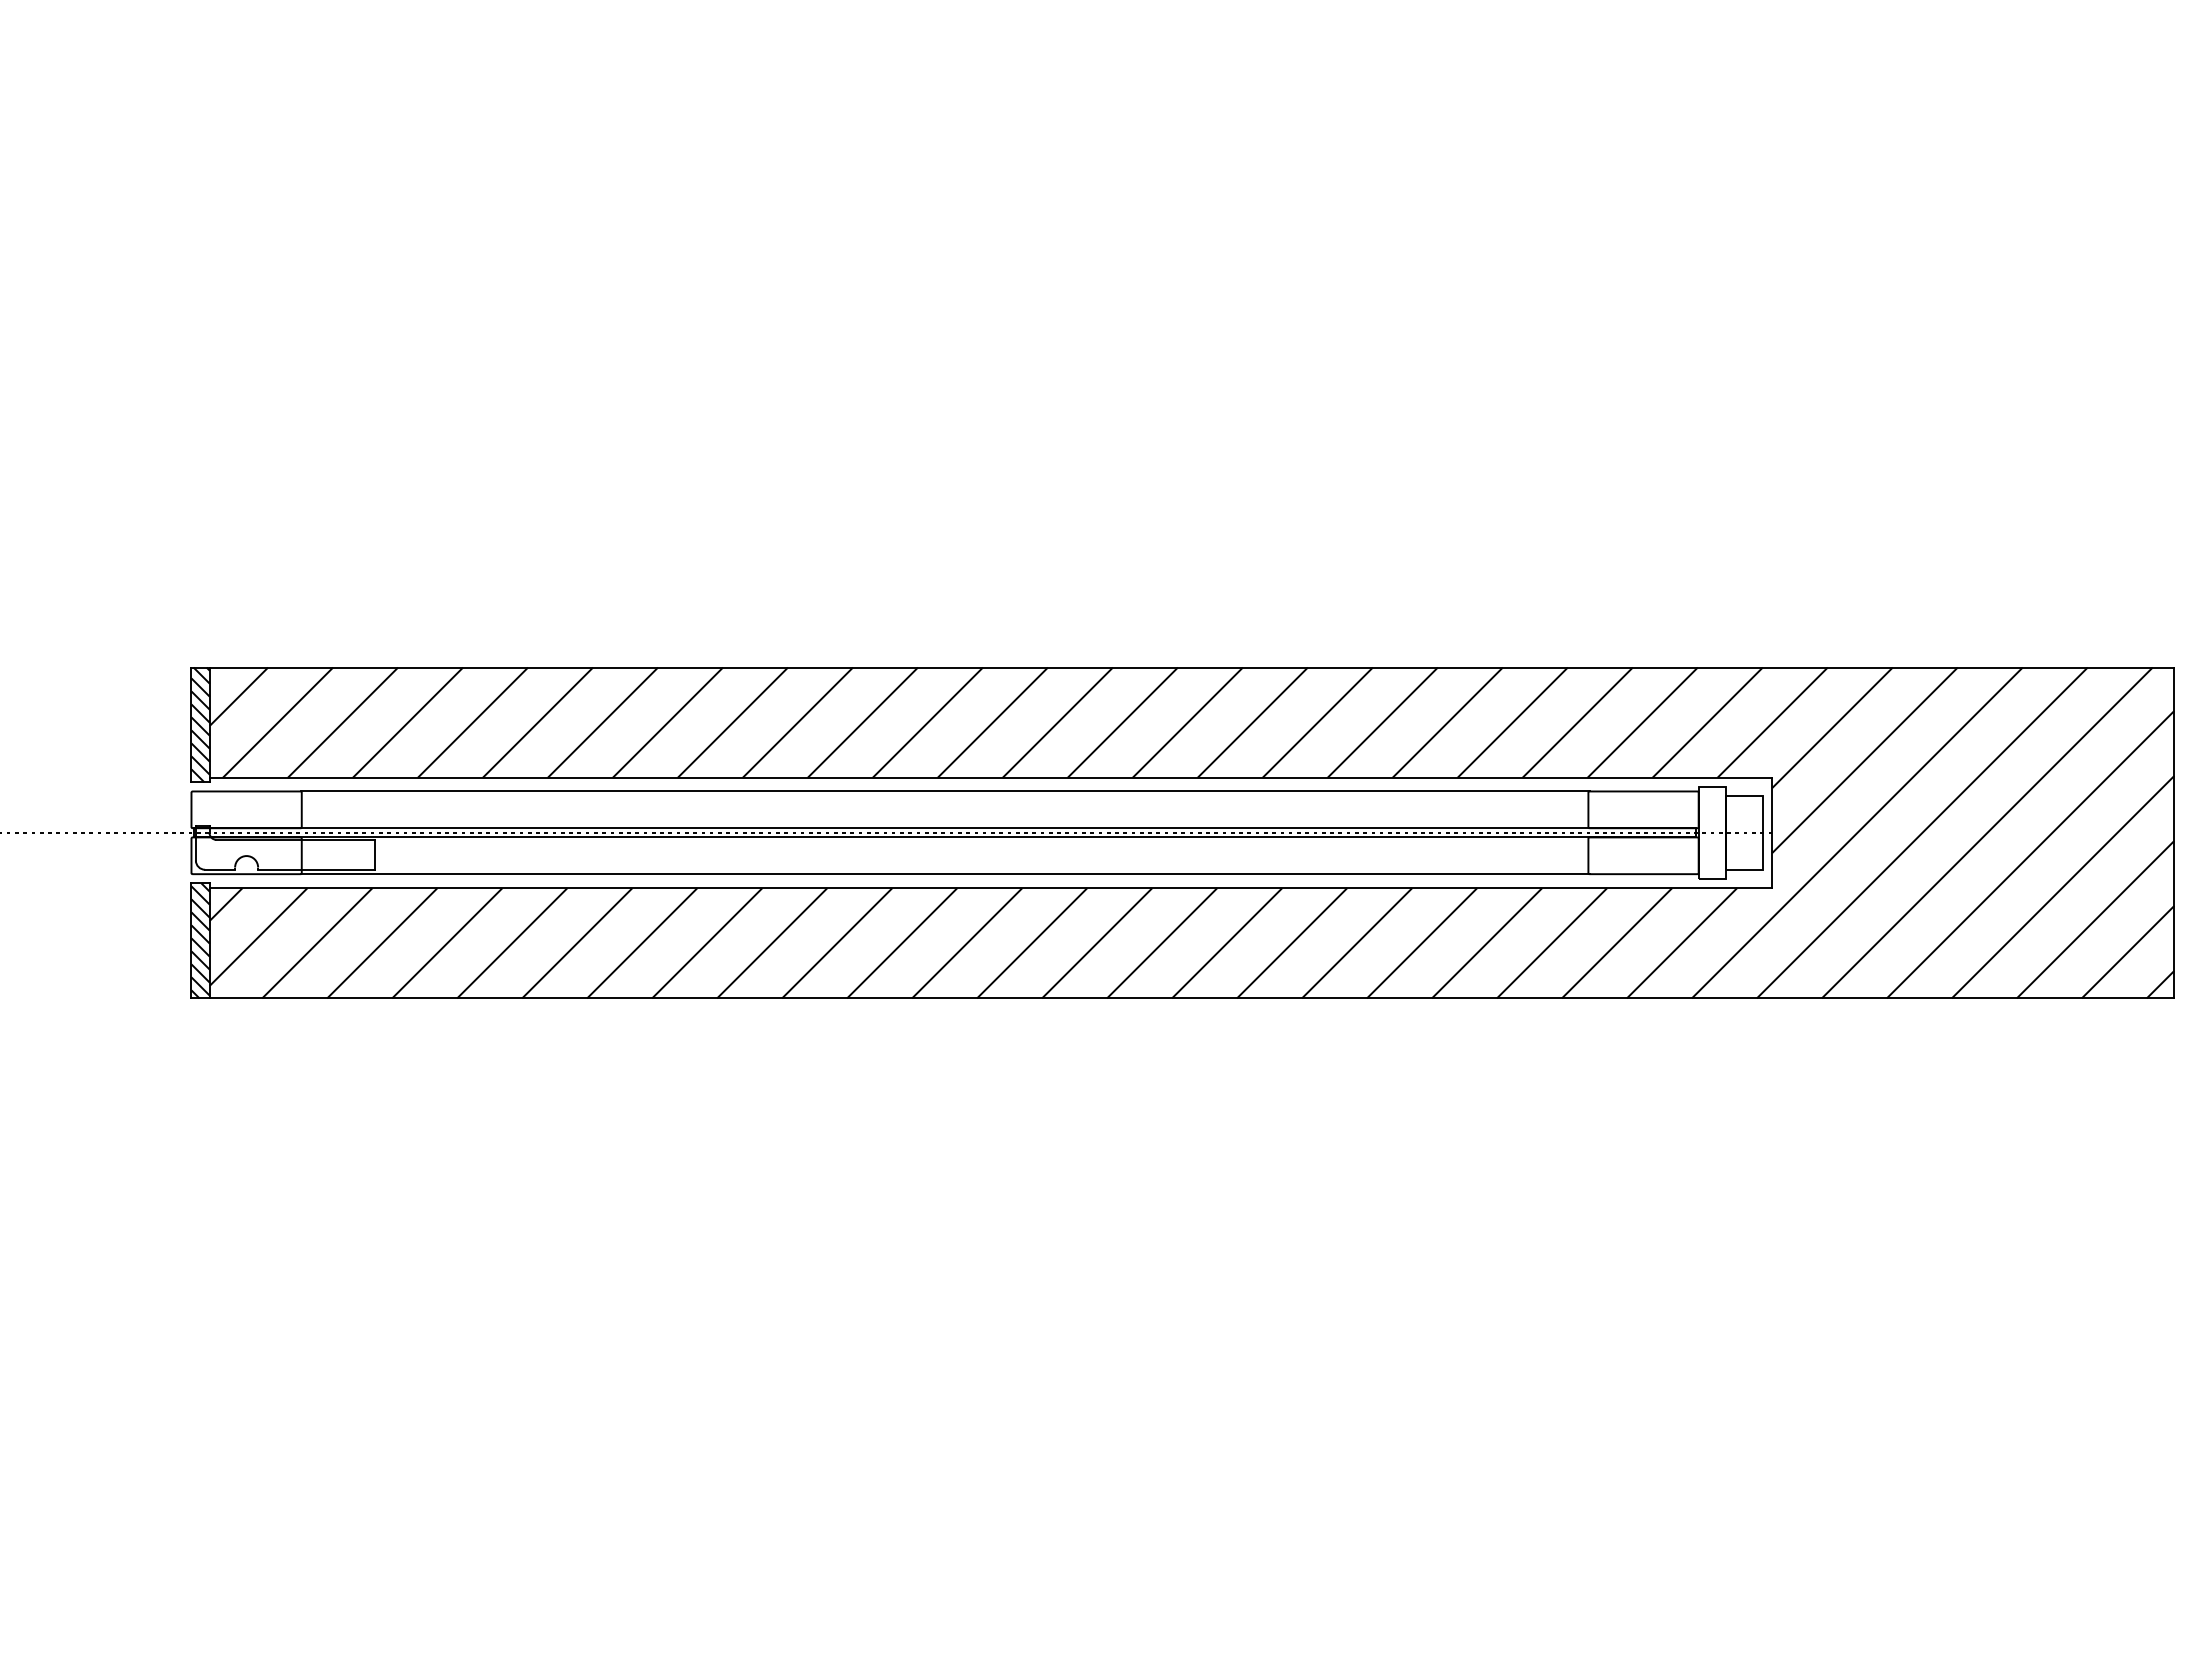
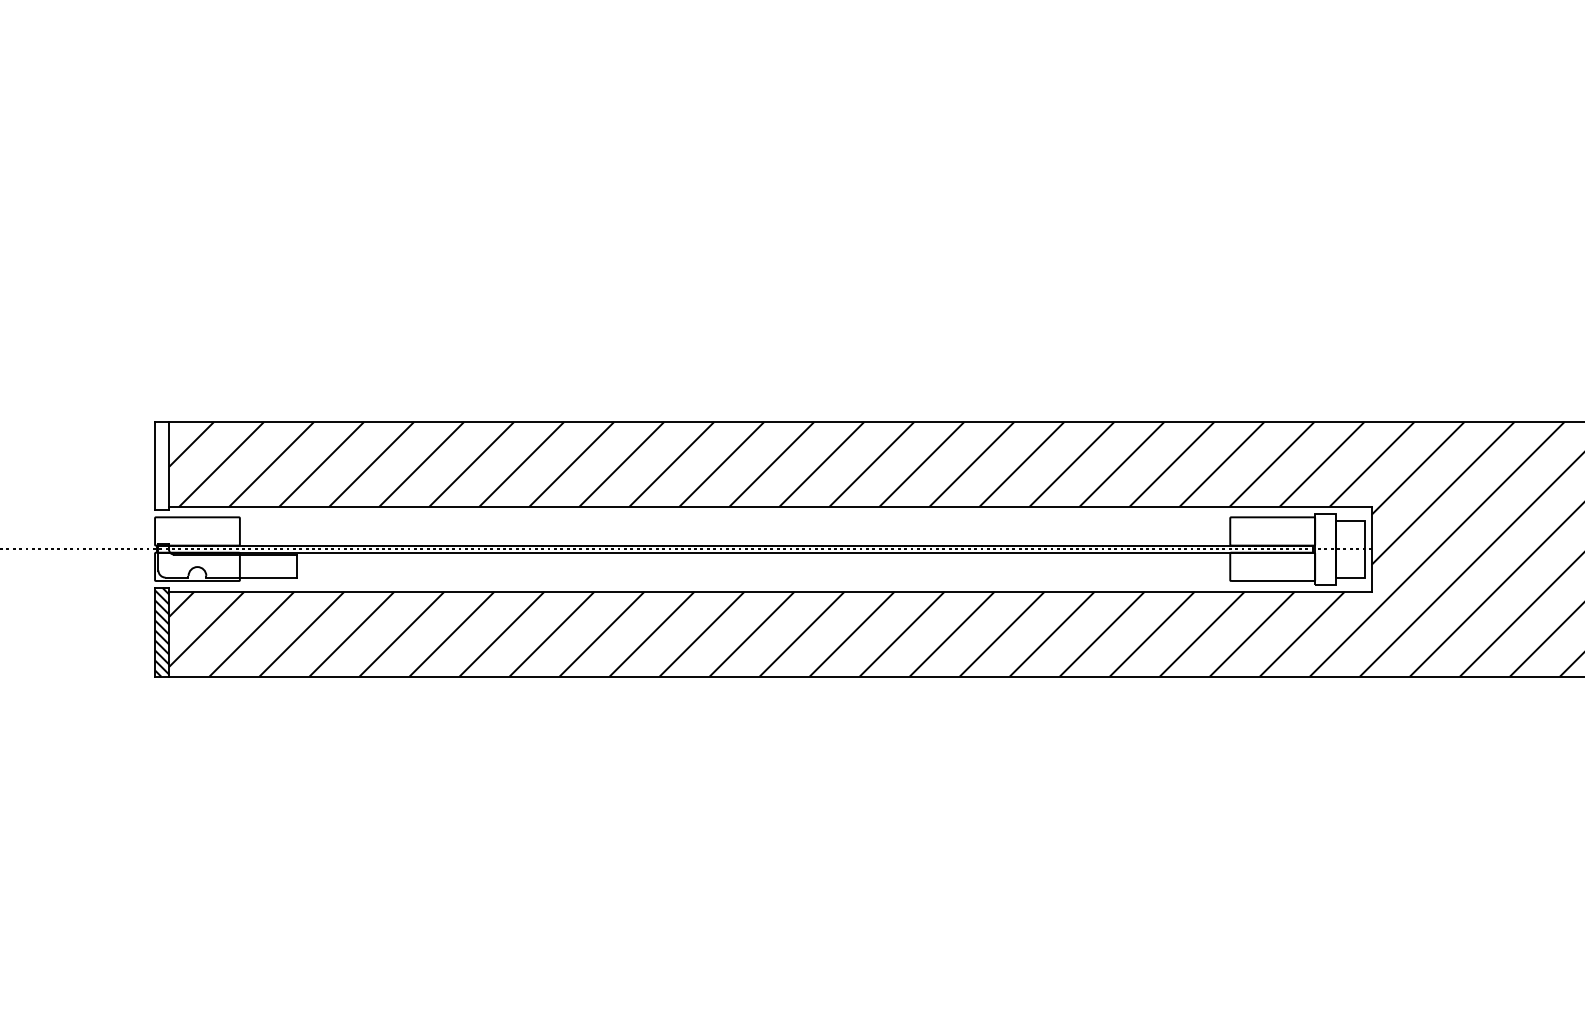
hatch: (200, 724) -> (161, 465), removed
line: (944, 791) -> (734, 517), removed
line: (944, 874) -> (734, 581), removed

